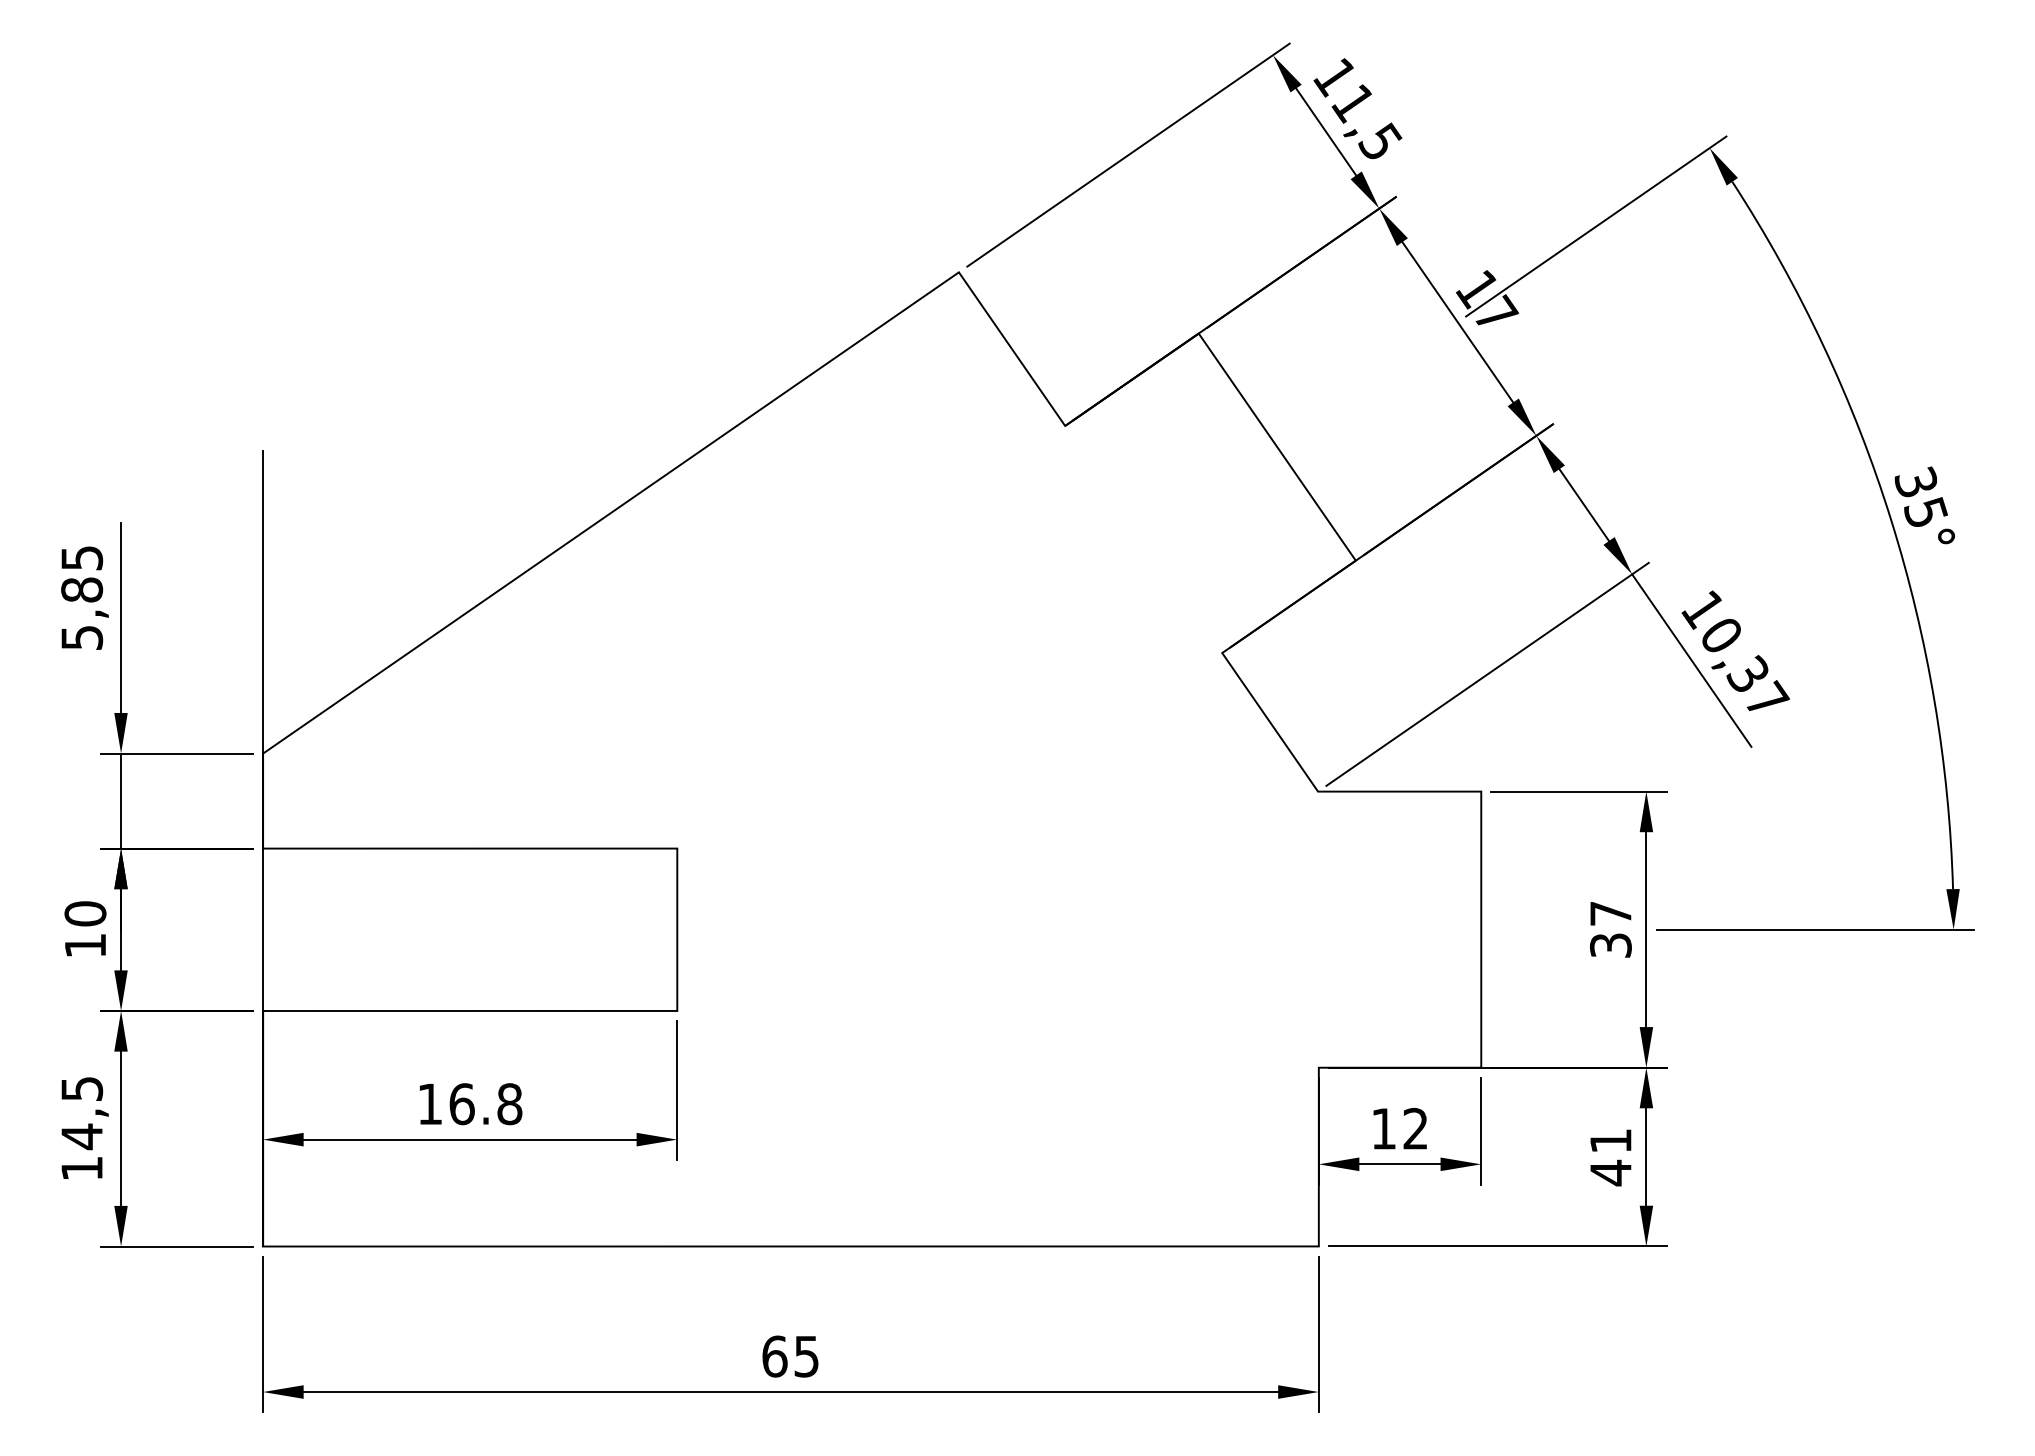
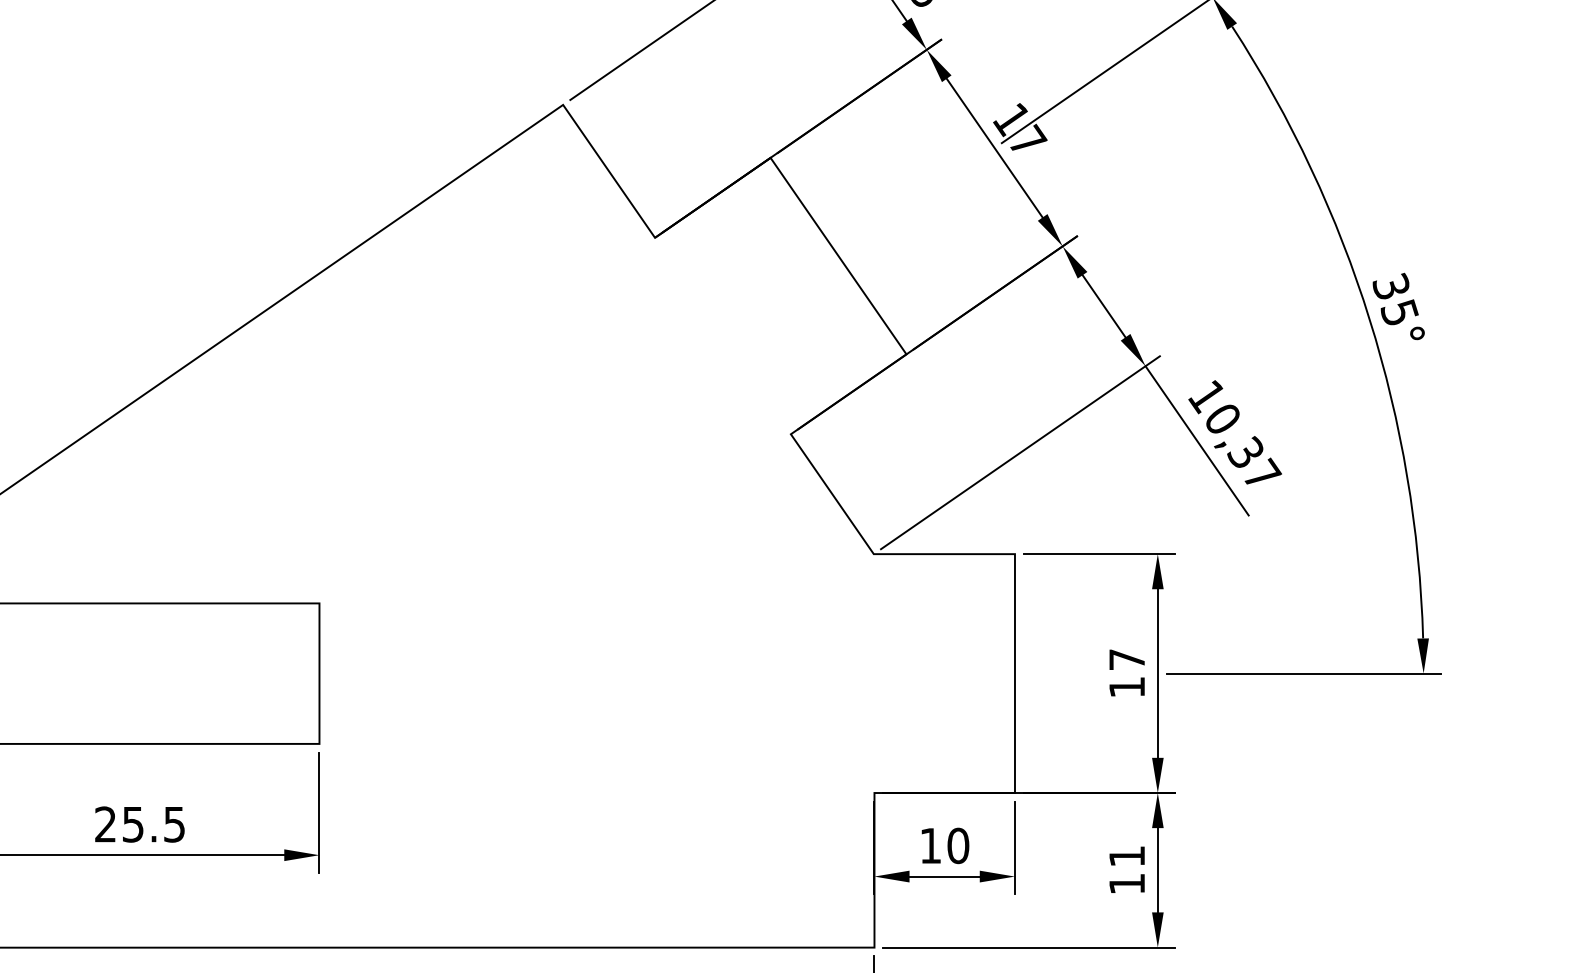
text: (1610, 945) -> (1126, 687), 37 -> 17
text: (470, 1104) -> (140, 824), 16.8 -> 25.5
text: (1415, 1128) -> (958, 845), 12 -> 10
text: (1610, 1172) -> (1126, 883), 41 -> 11

